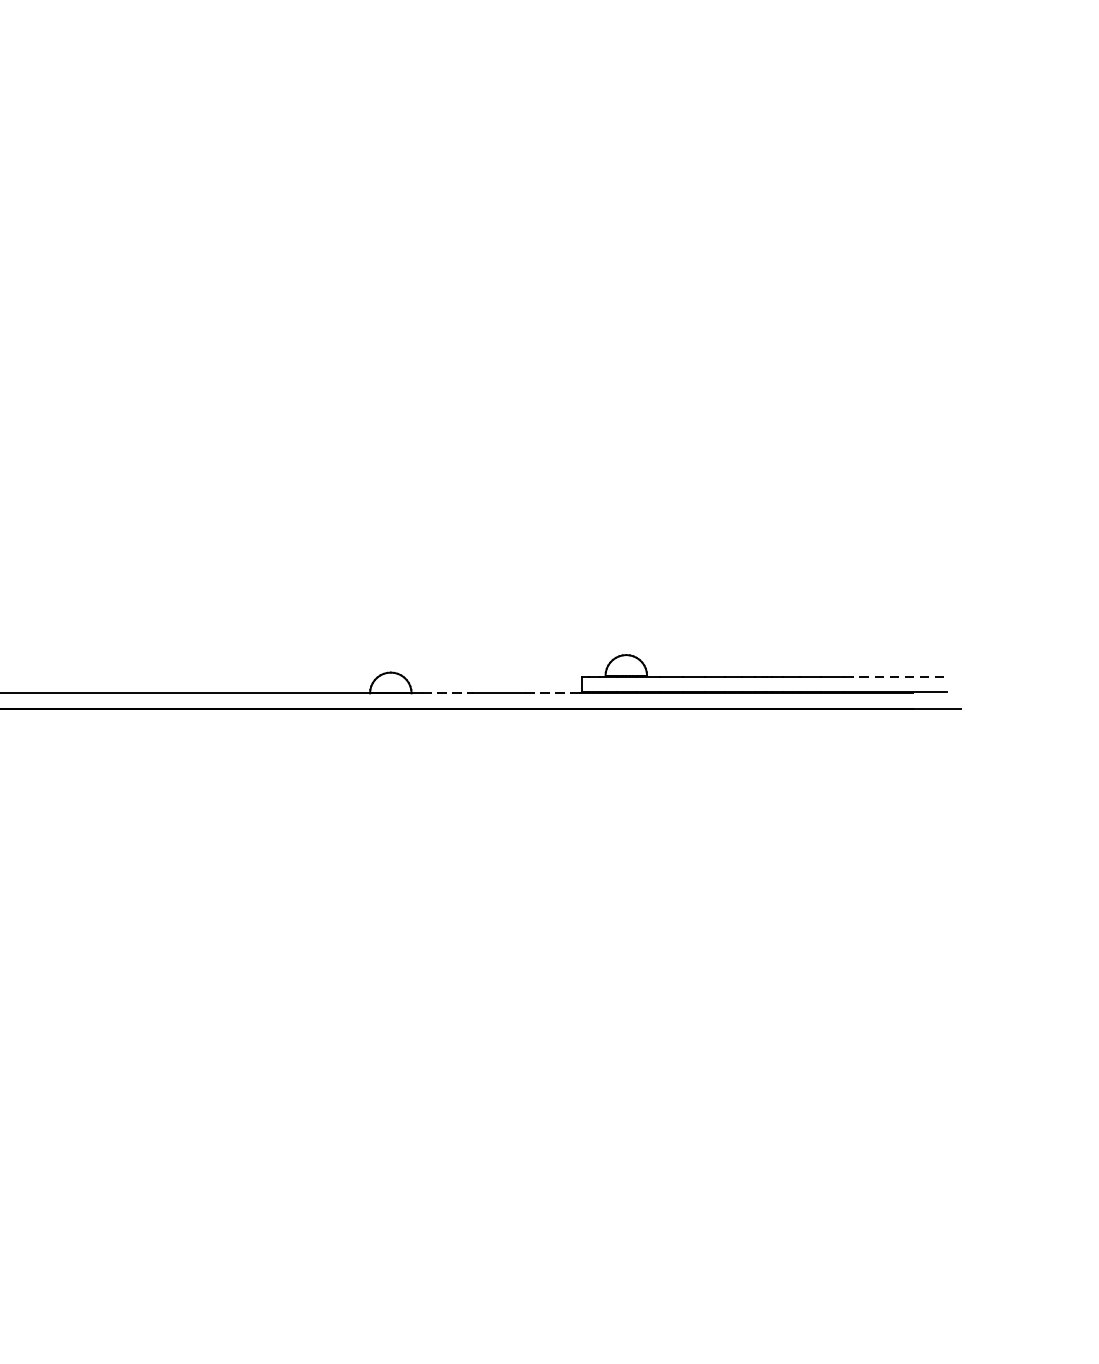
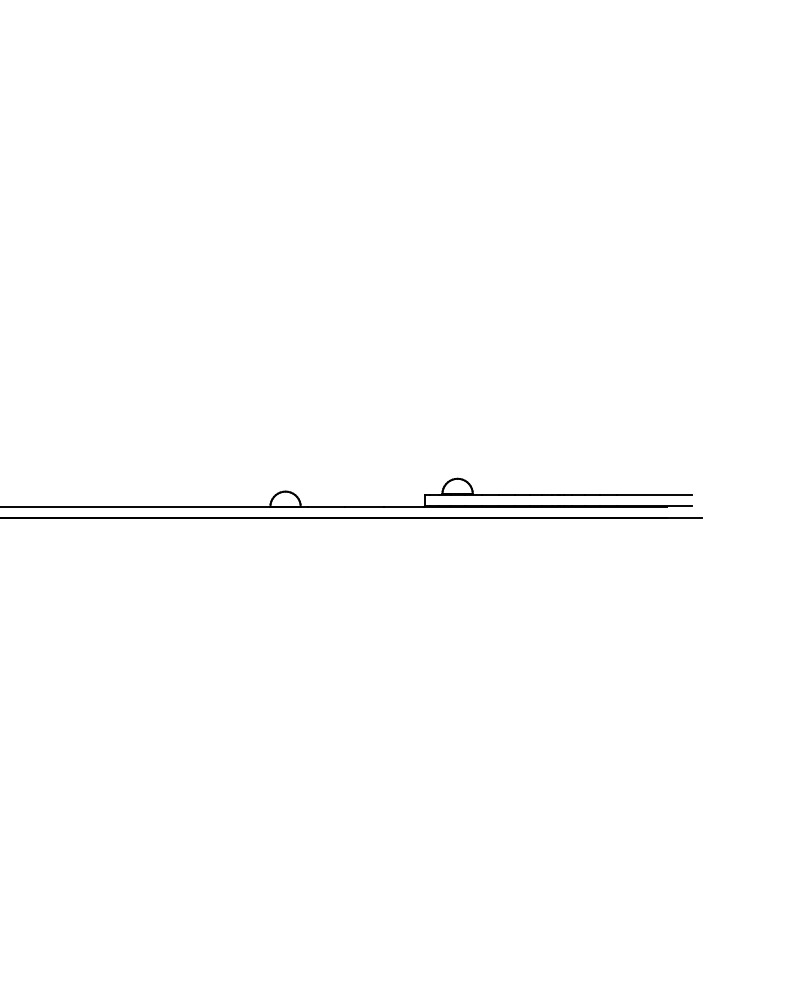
line: (895, 676) -> (654, 494), dashed -> solid
line: (448, 692) -> (327, 506), dashed -> solid
line: (552, 692) -> (403, 506), dashed -> solid

